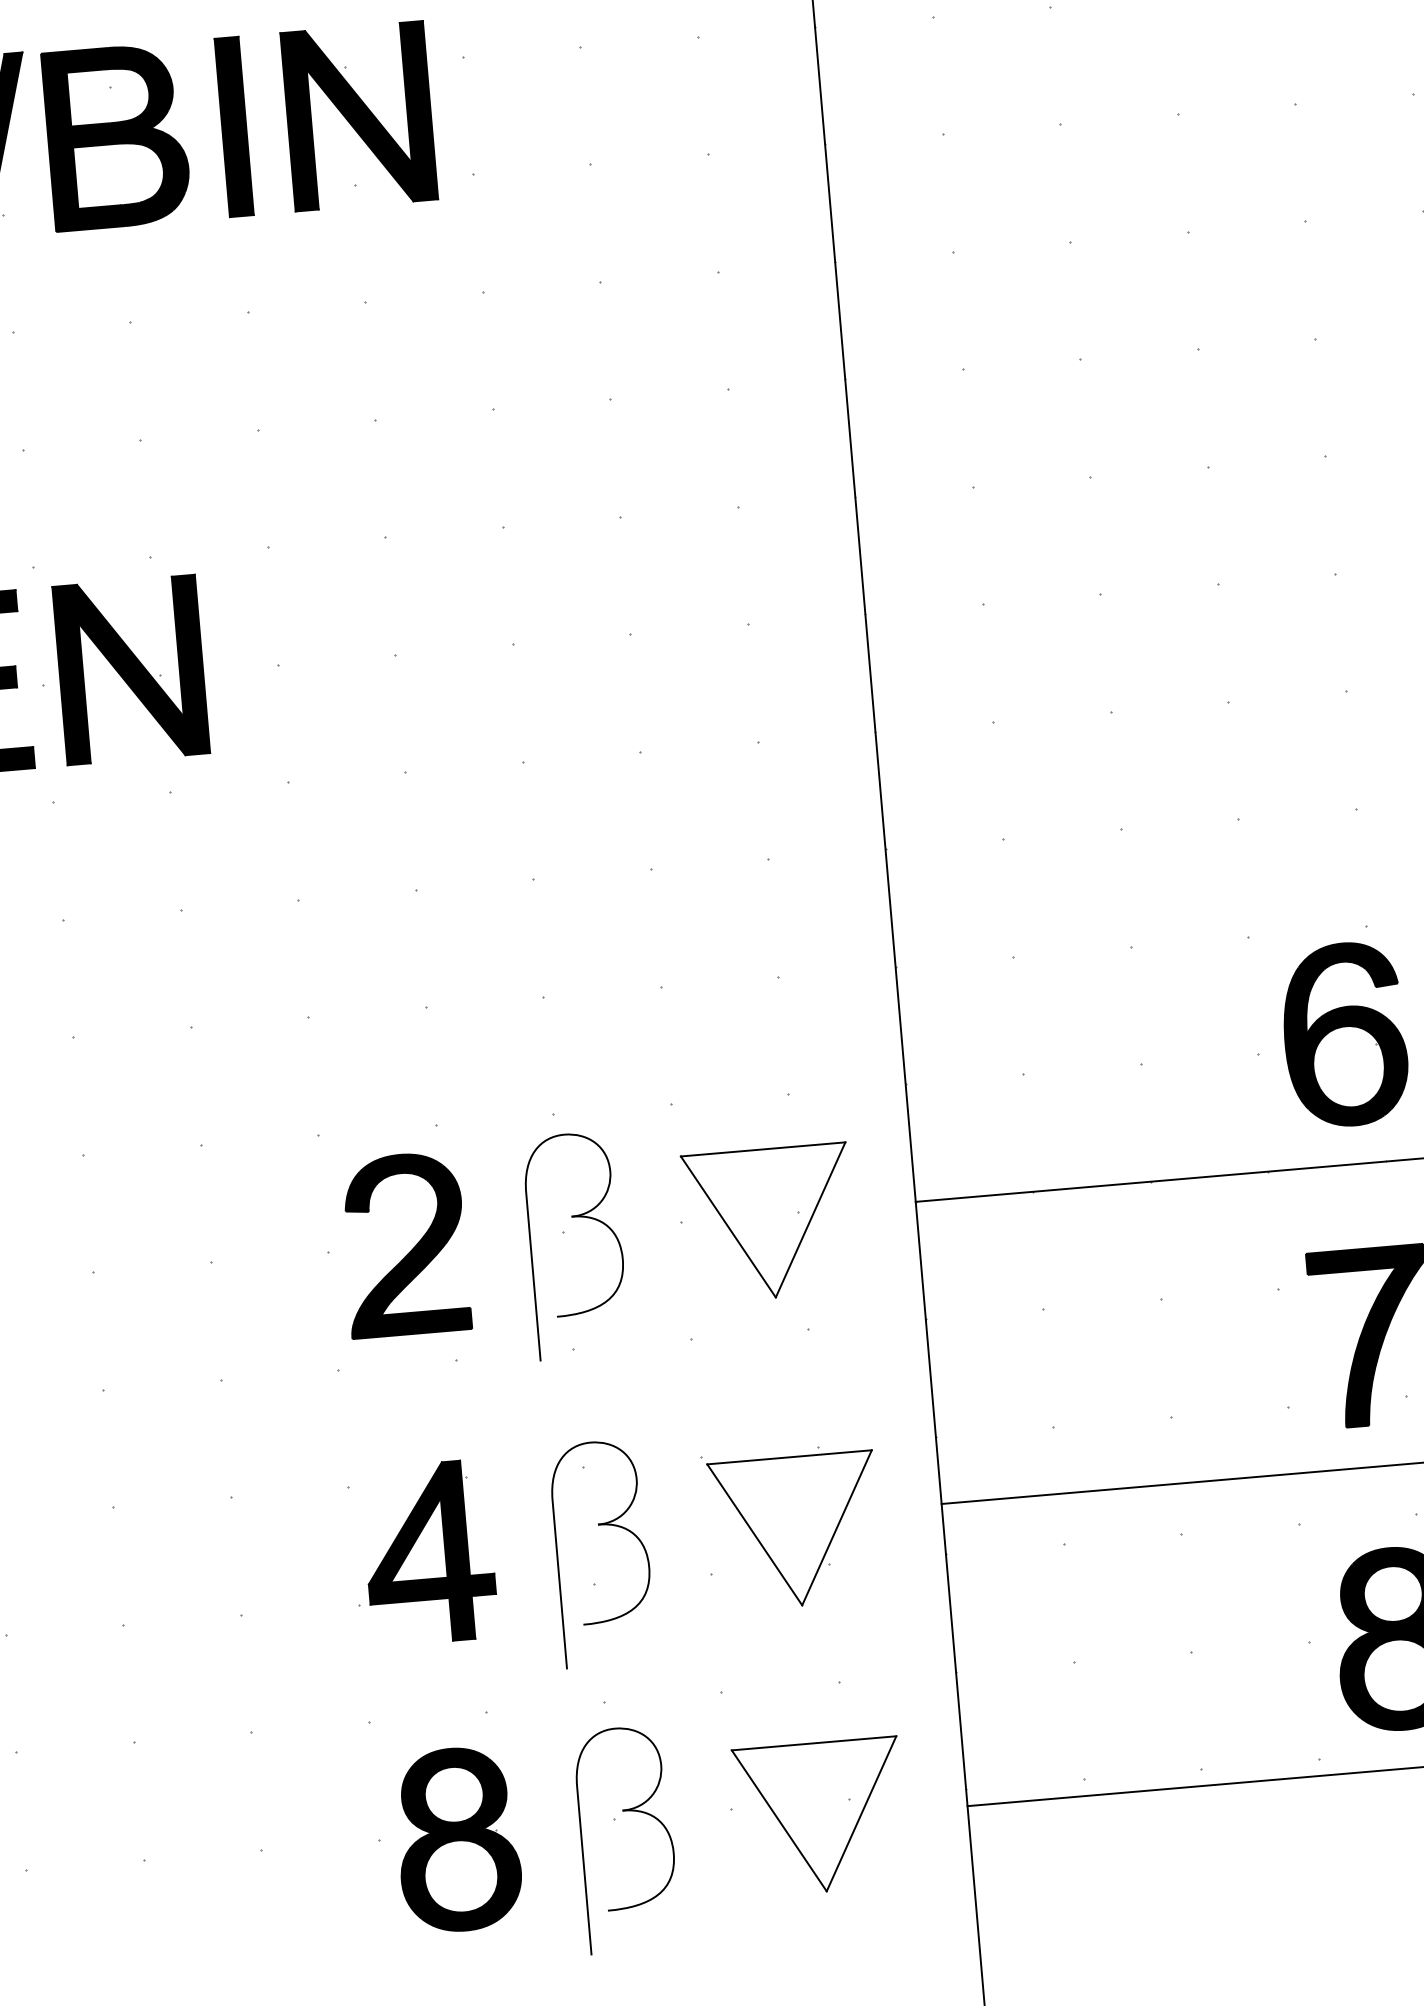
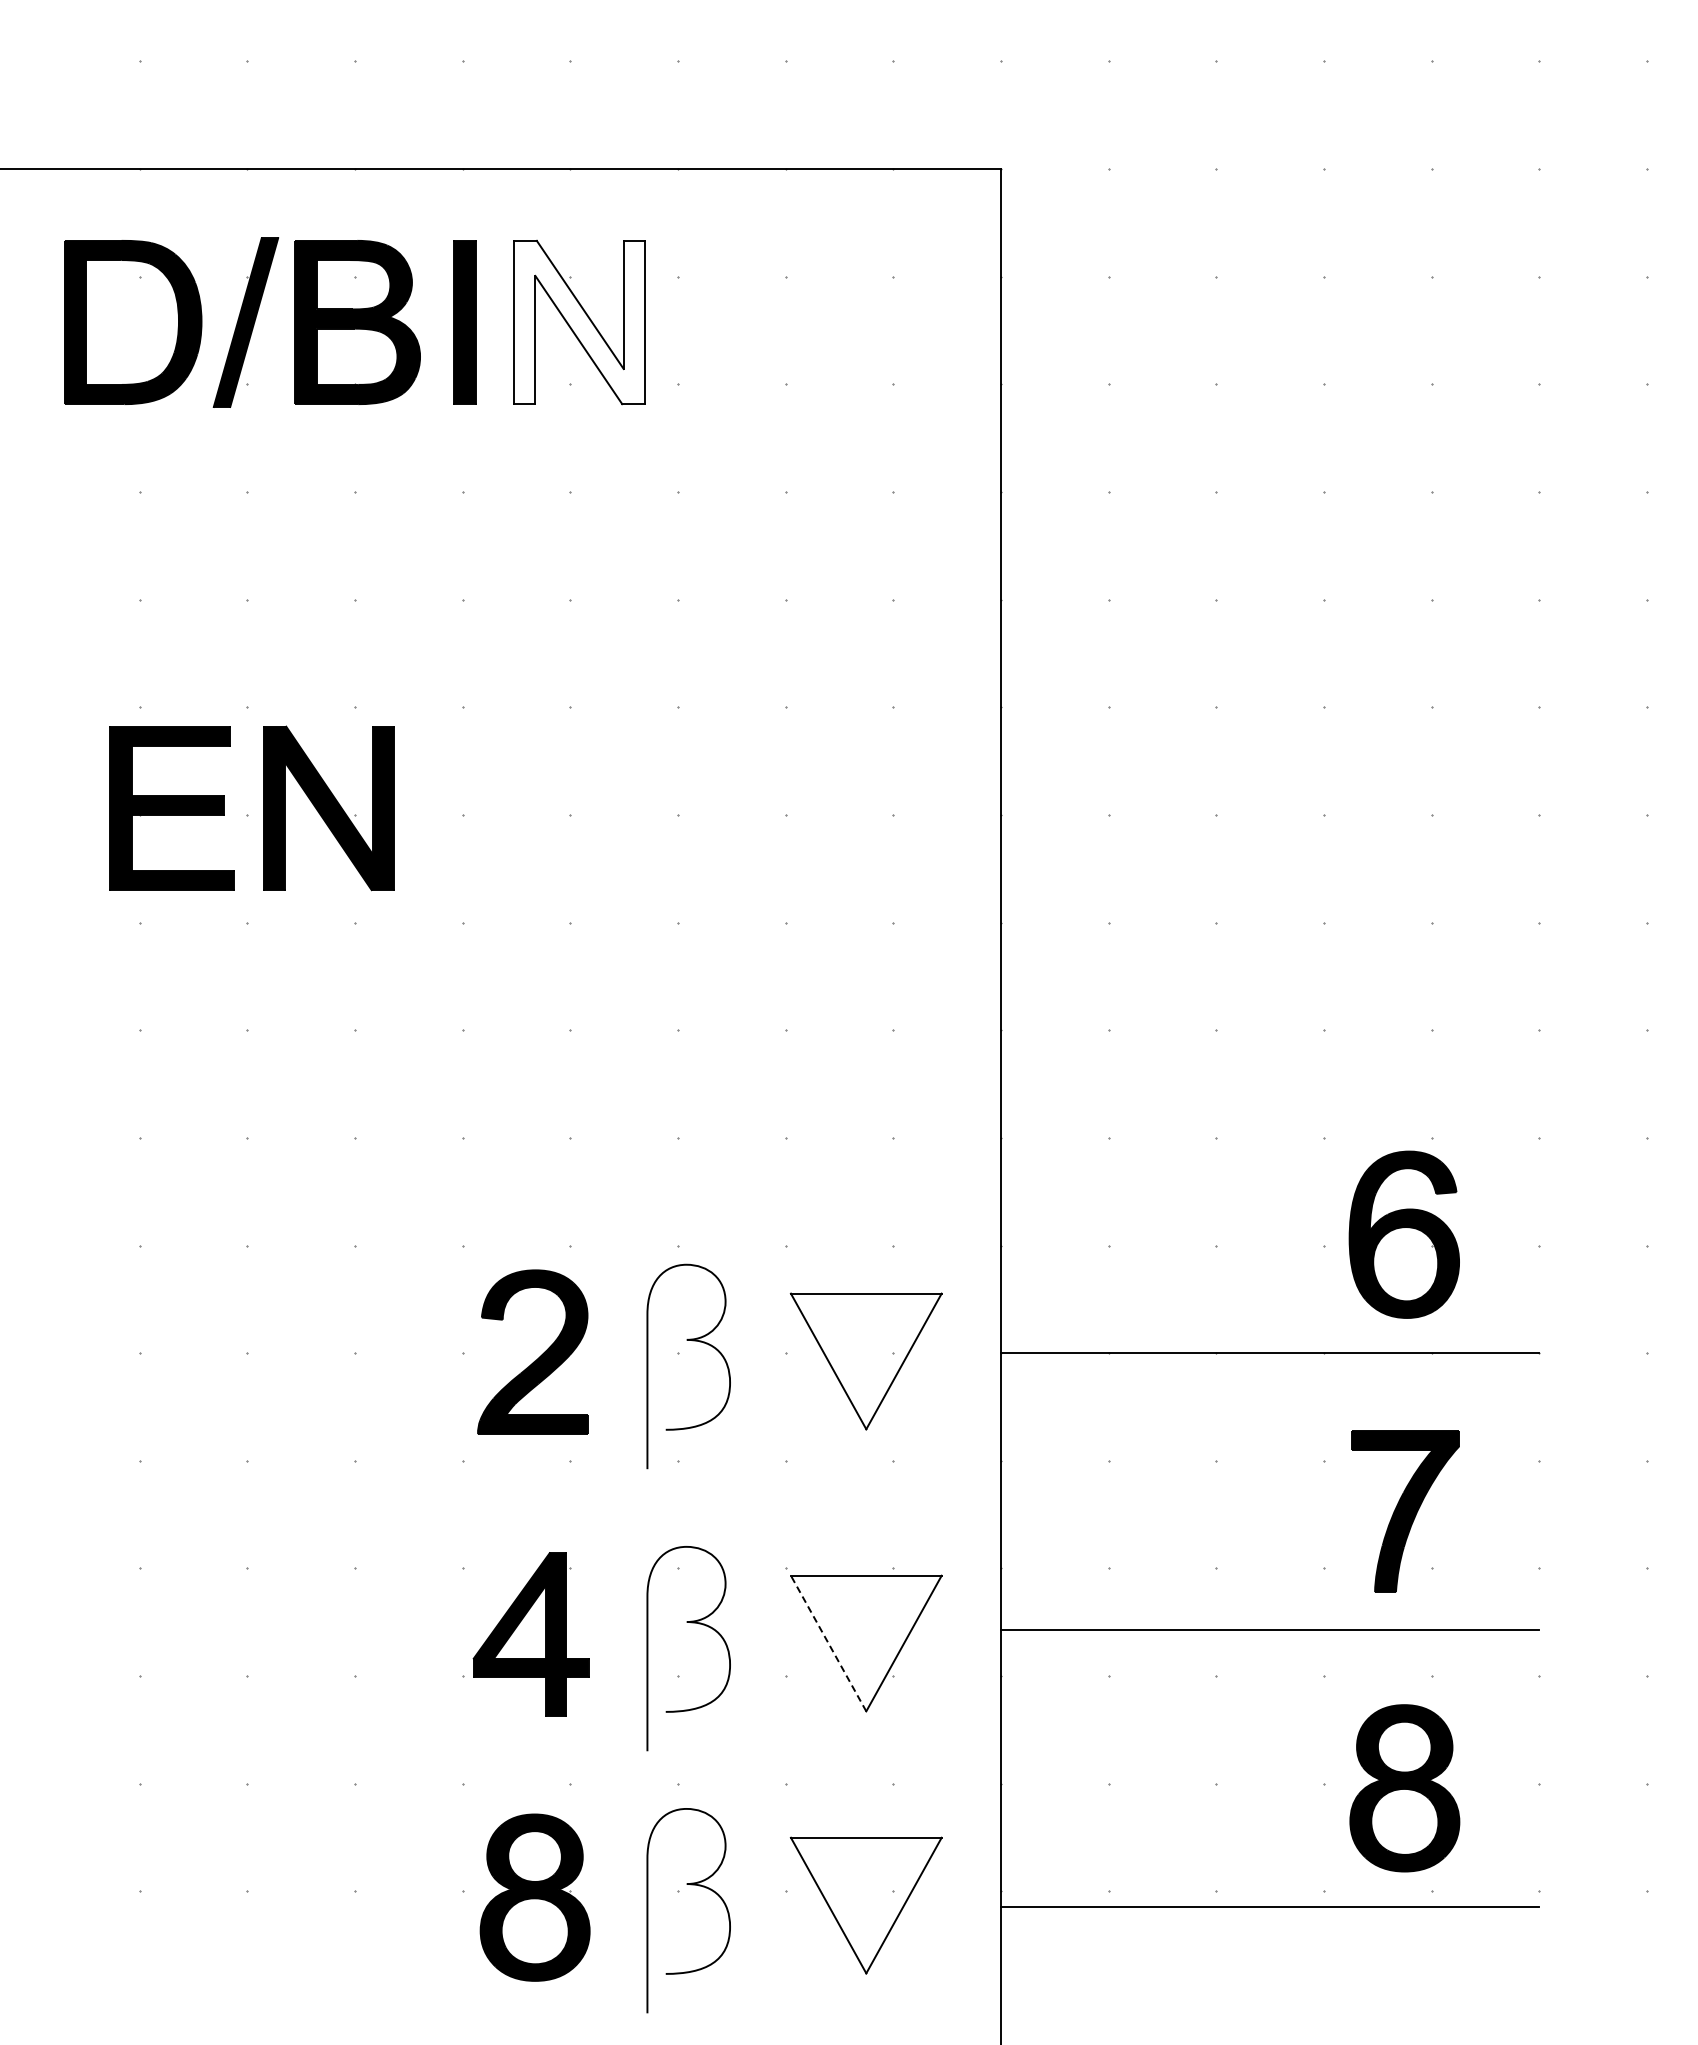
fill: (359, 116) -> (579, 322), removed
line: (754, 1534) -> (828, 1643), solid -> dashed

